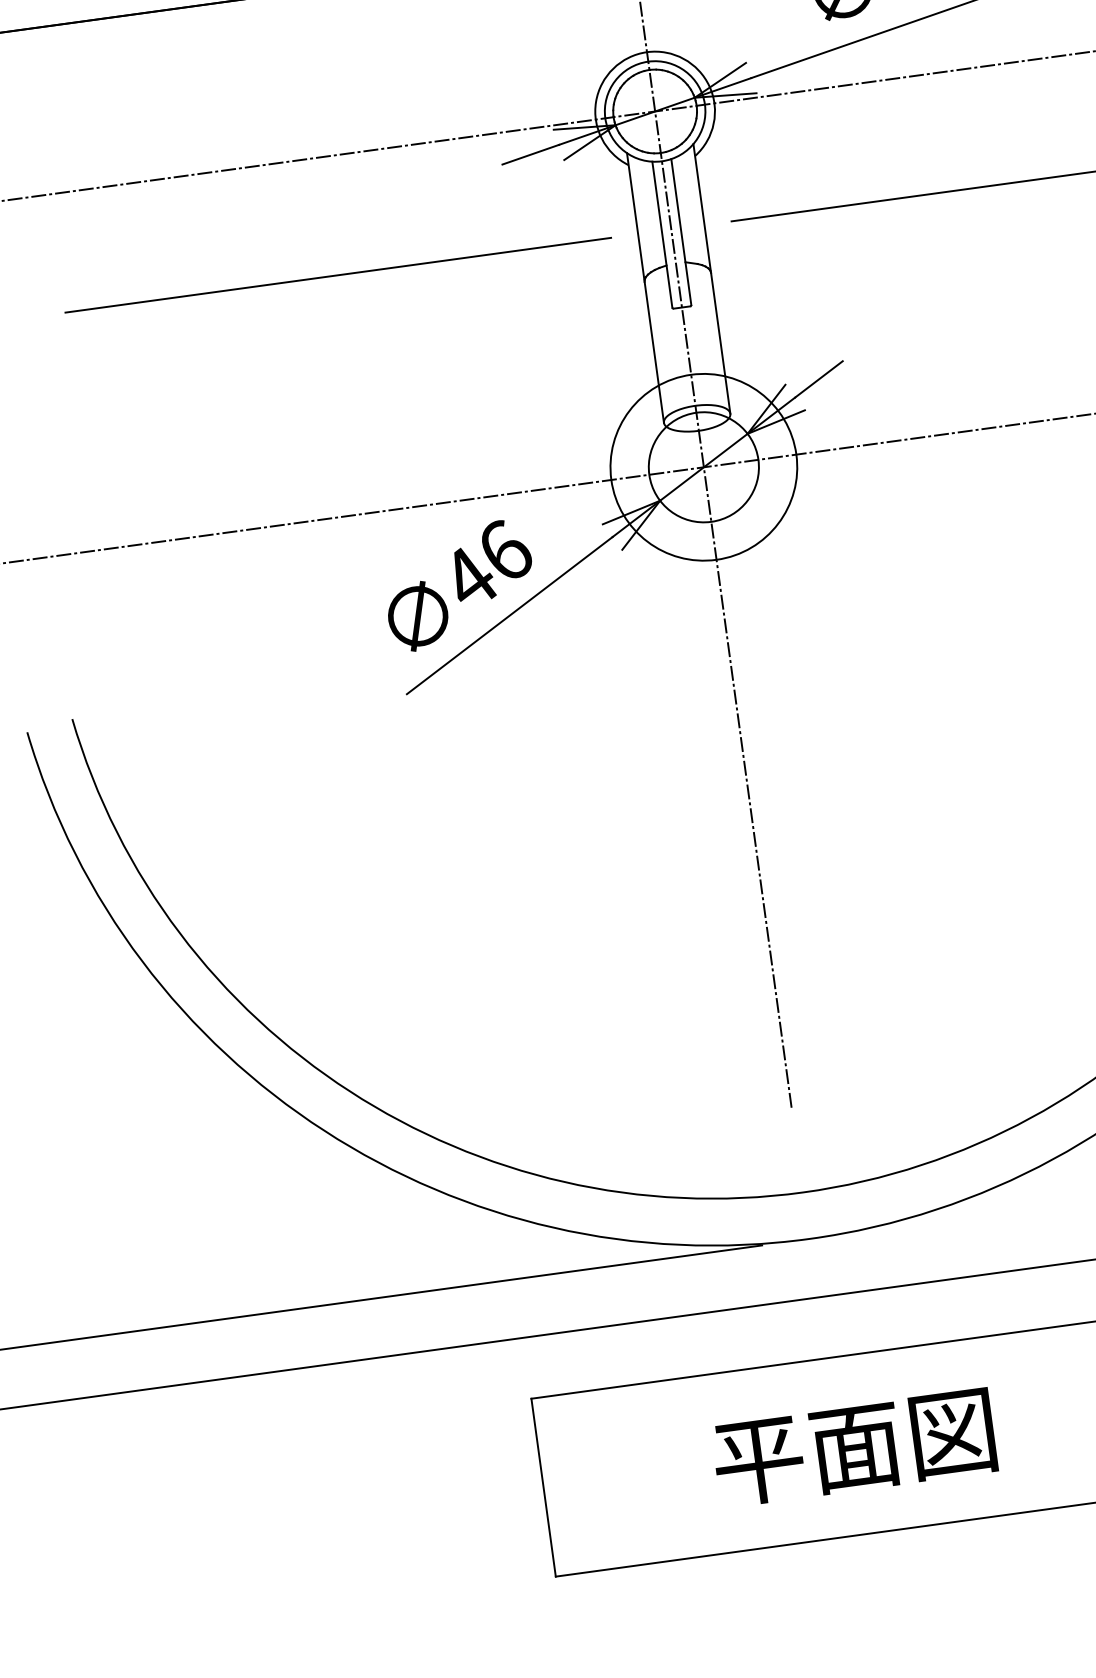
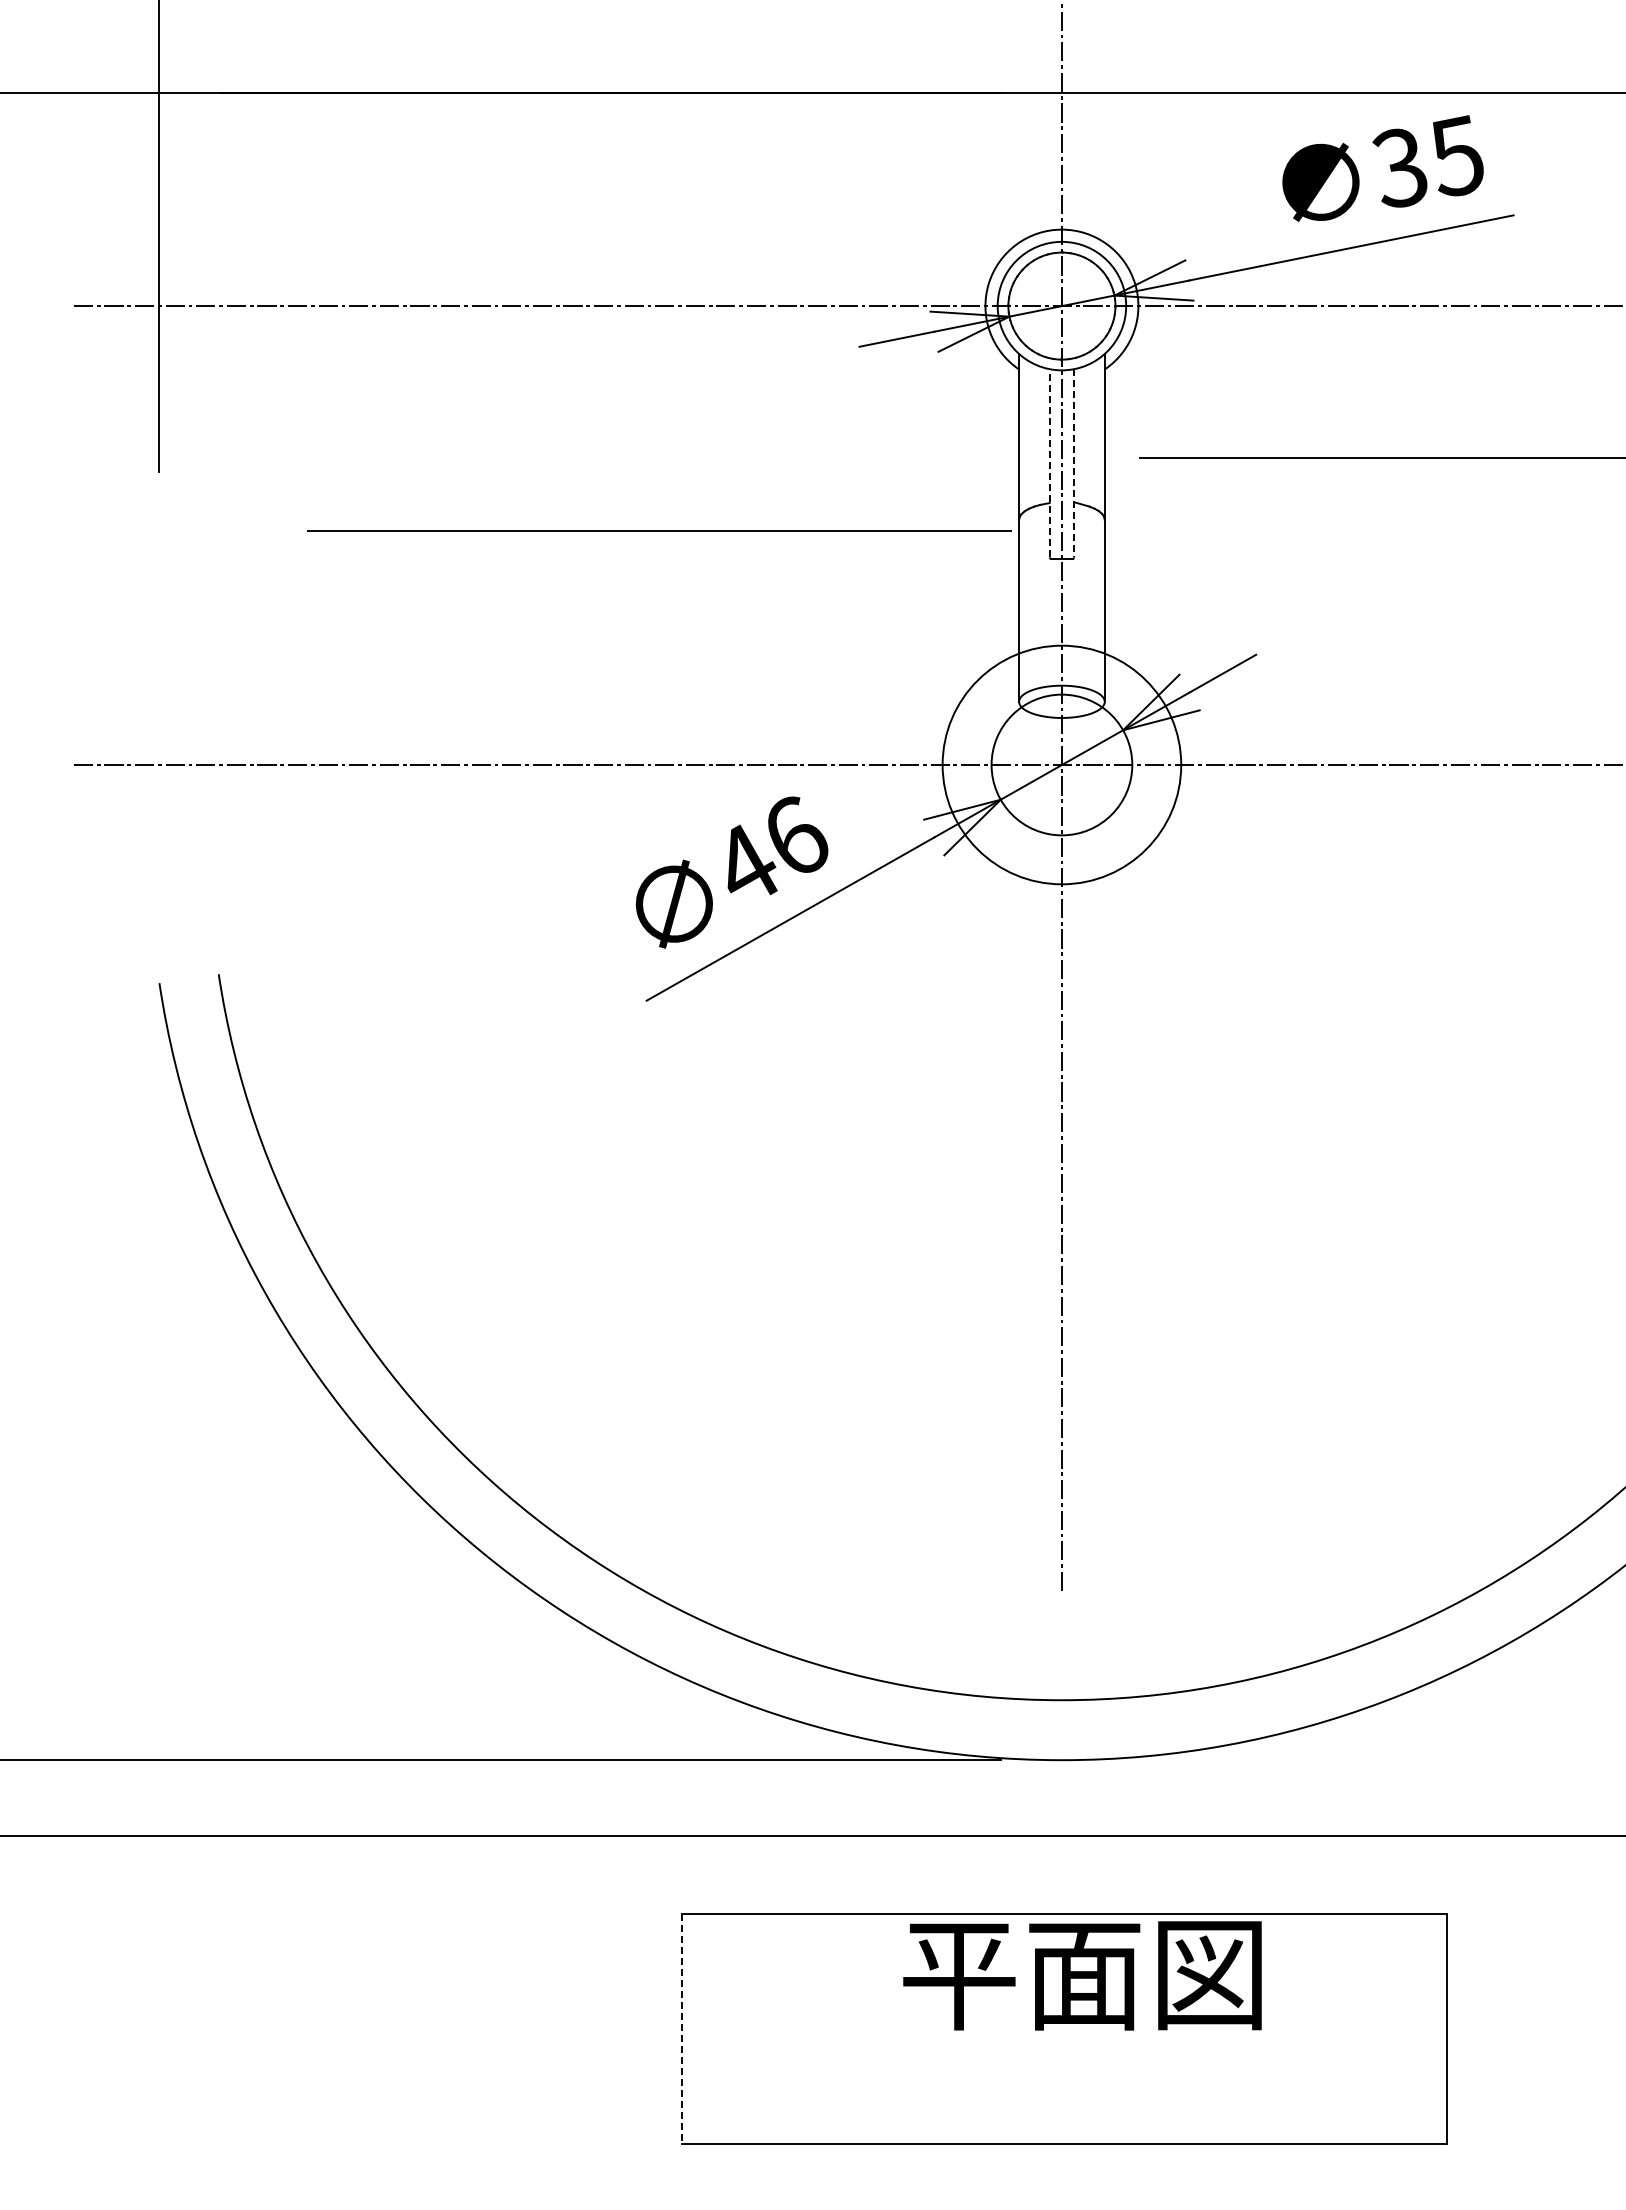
line: (681, 232) -> (1074, 463), solid -> dashed
line: (662, 234) -> (1049, 462), solid -> dashed
line: (338, 274) -> (659, 530), moved
text: (854, 1447) -> (1082, 1975), moved
line: (543, 1487) -> (682, 2028), solid -> dashed

